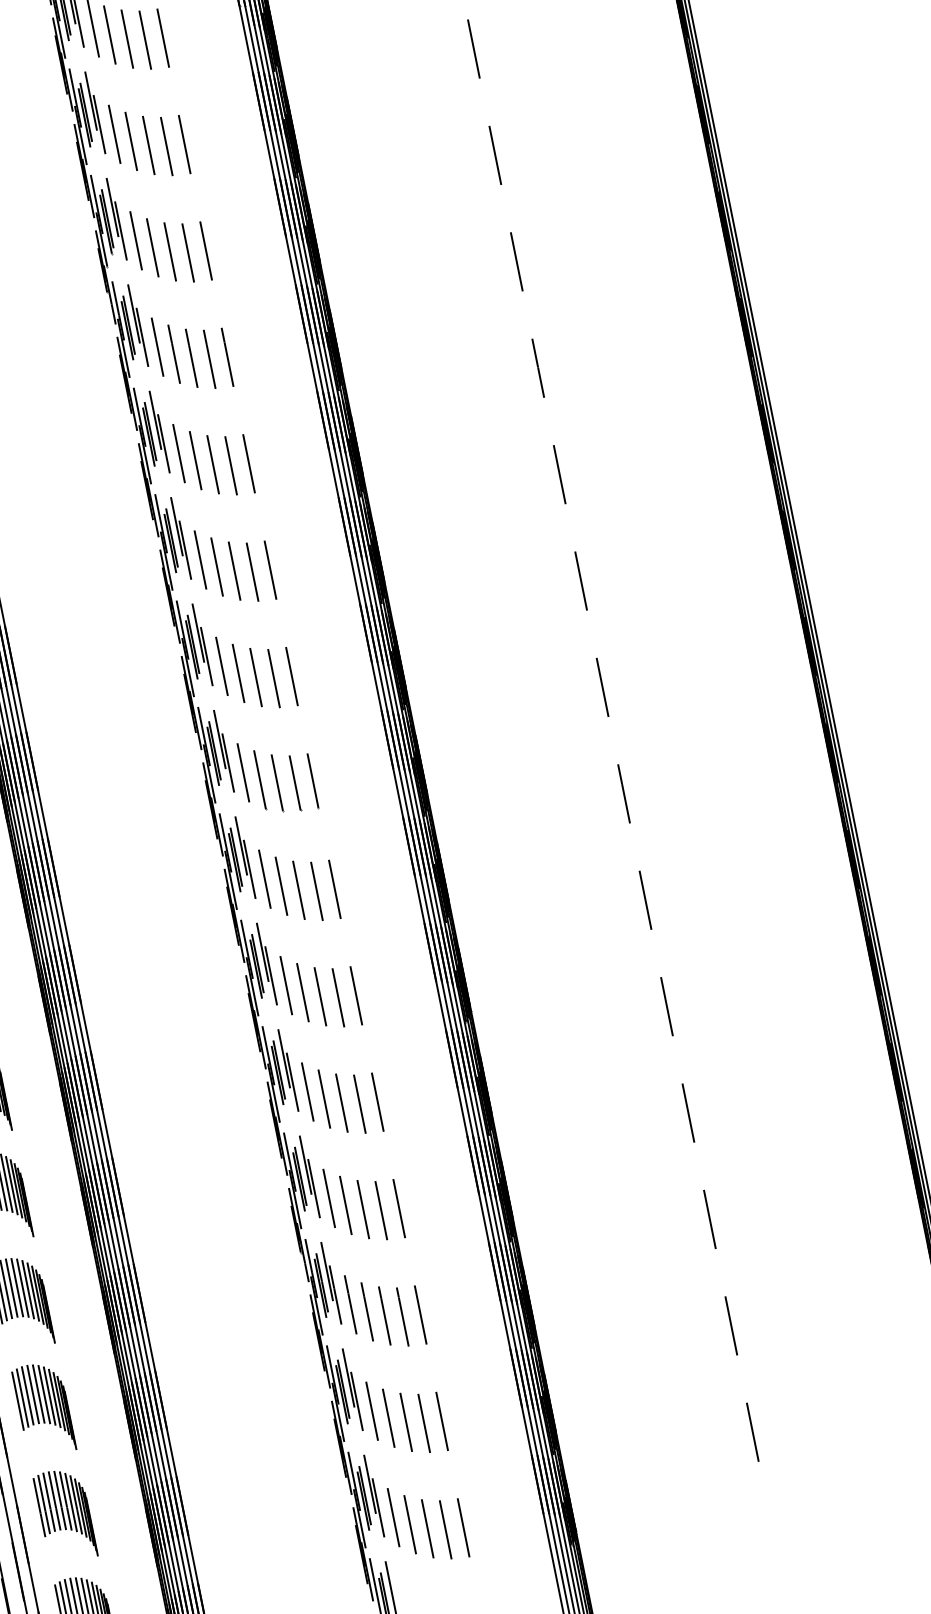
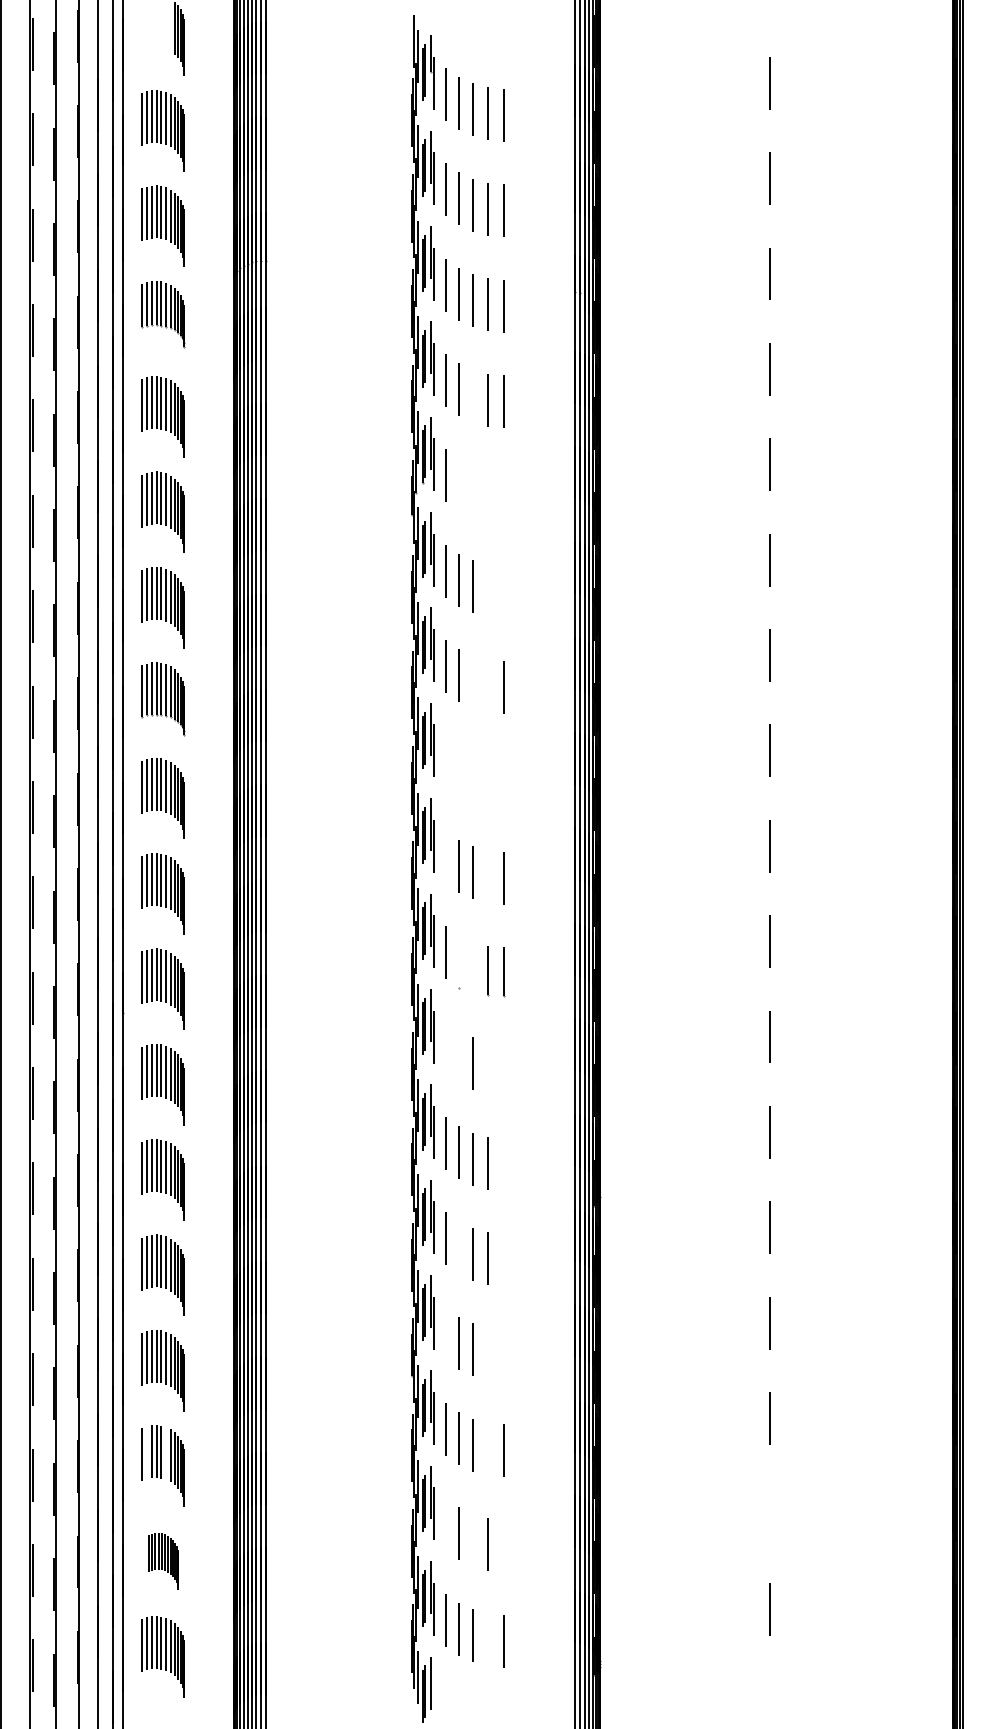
line: (149, 144) -> (473, 395), removed
line: (152, 247) -> (458, 484), removed
line: (170, 250) -> (473, 490), removed
line: (206, 250) -> (504, 496), removed
line: (188, 251) -> (488, 494), removed
line: (226, 357) -> (503, 592), removed
line: (208, 359) -> (487, 590), removed
line: (212, 465) -> (472, 682), removed
line: (230, 466) -> (487, 686), removed
line: (200, 559) -> (445, 761), removed
line: (216, 566) -> (458, 770), removed
line: (269, 569) -> (503, 782), removed
line: (235, 571) -> (473, 777), removed
line: (252, 572) -> (488, 781), removed
line: (221, 665) -> (445, 856), removed
line: (274, 678) -> (488, 876), removed
line: (259, 779) -> (458, 961), removed
line: (277, 783) -> (473, 967), removed
line: (264, 878) -> (445, 1047), removed
line: (281, 885) -> (458, 1056), removed
line: (335, 888) -> (504, 1068), removed
line: (317, 891) -> (488, 1067), removed
line: (356, 994) -> (504, 1163), removed
line: (324, 1098) -> (458, 1247), removed
line: (378, 1101) -> (504, 1259), removed
line: (328, 1197) -> (445, 1333), removed
line: (399, 1207) -> (504, 1354), removed
line: (381, 1210) -> (488, 1353), removed
line: (401, 1317) -> (487, 1449), removed
line: (730, 1325) -> (769, 1513), removed
line: (44, 1394) -> (166, 1453), removed
line: (22, 1397) -> (146, 1452), removed
line: (372, 1411) -> (445, 1525), removed
line: (442, 1420) -> (504, 1545), removed
line: (406, 1422) -> (473, 1540), removed
part: (64, 1515) -> (162, 1561), size x0.7
line: (445, 1529) -> (488, 1639), removed

